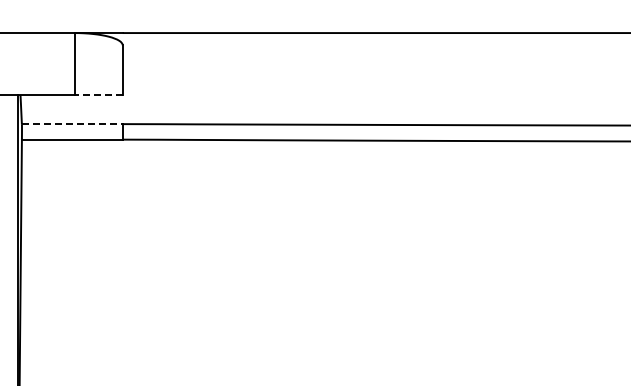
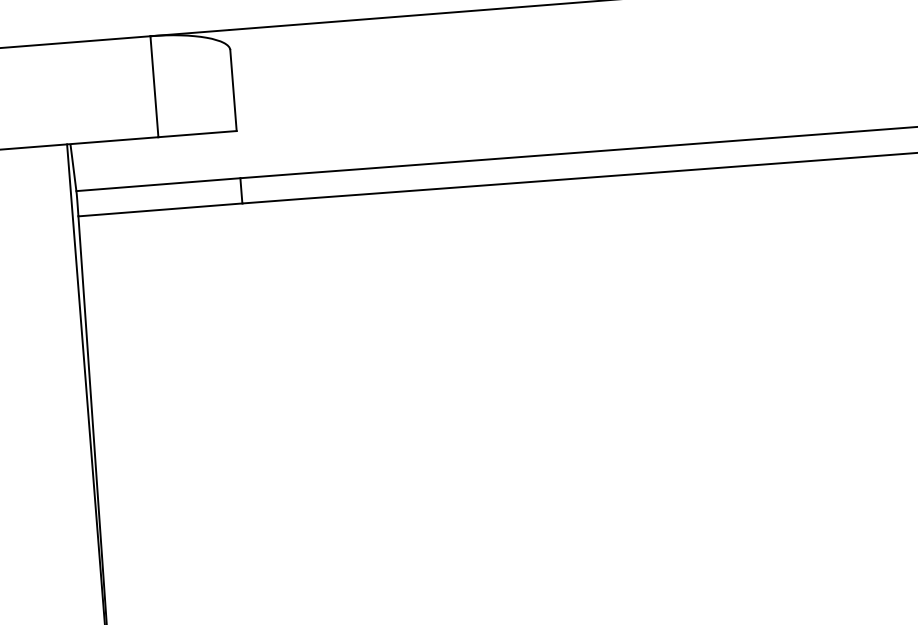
line: (98, 95) -> (197, 134), dashed -> solid
line: (72, 124) -> (158, 185), dashed -> solid

